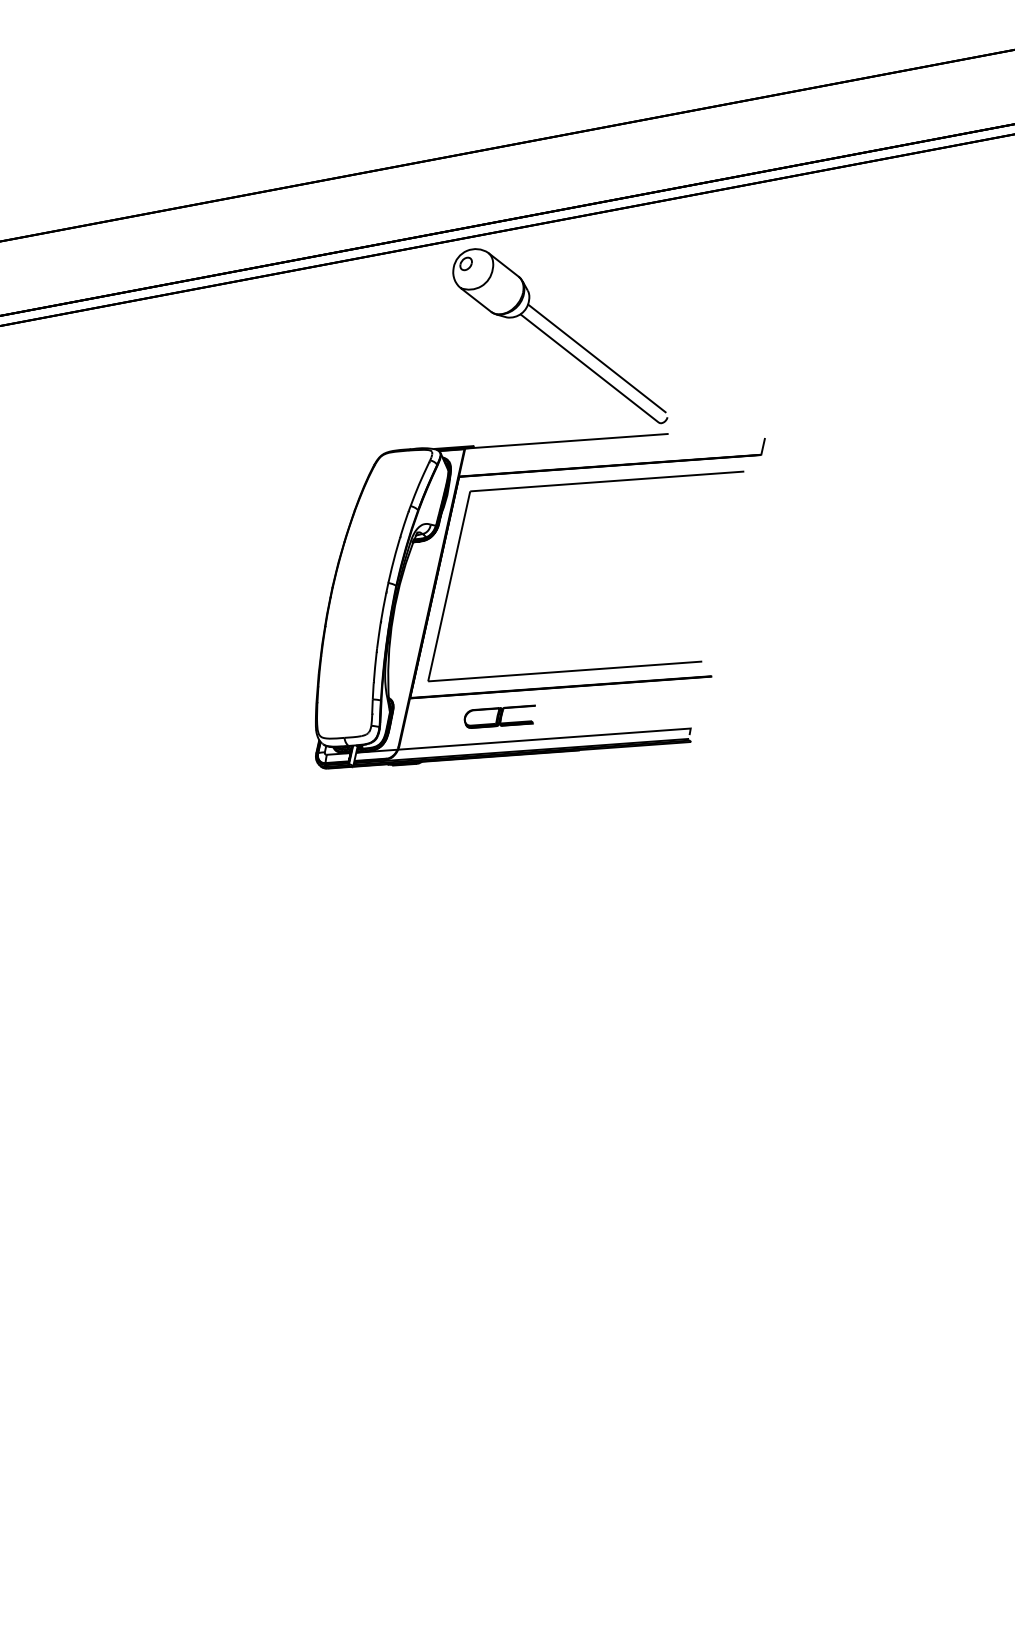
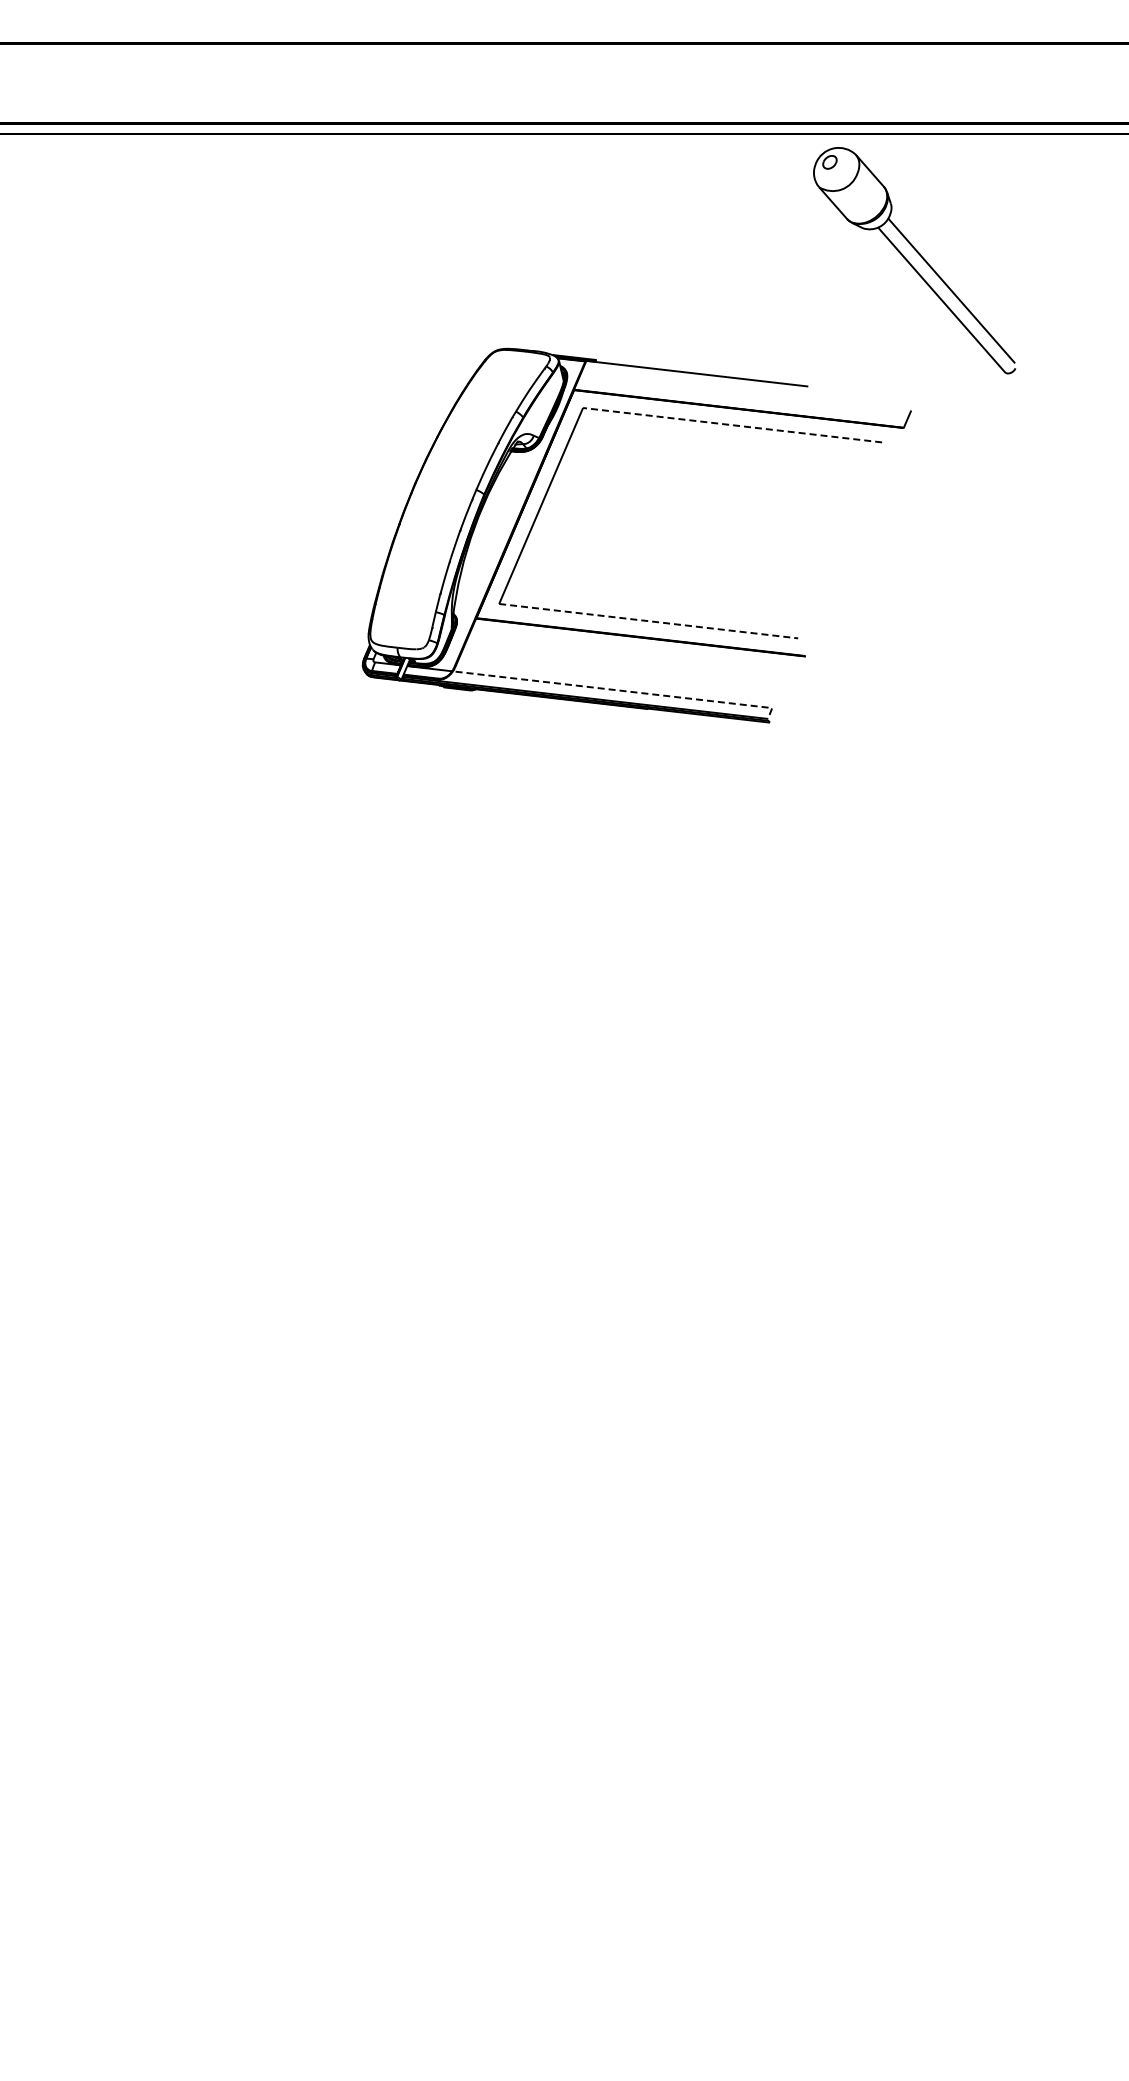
part: (558, 337) -> (914, 260), moved
line: (607, 481) -> (732, 425), solid -> dashed
line: (566, 671) -> (649, 621), solid -> dashed
part: (500, 717) -> (569, 657), removed
line: (548, 739) -> (616, 690), solid -> dashed

